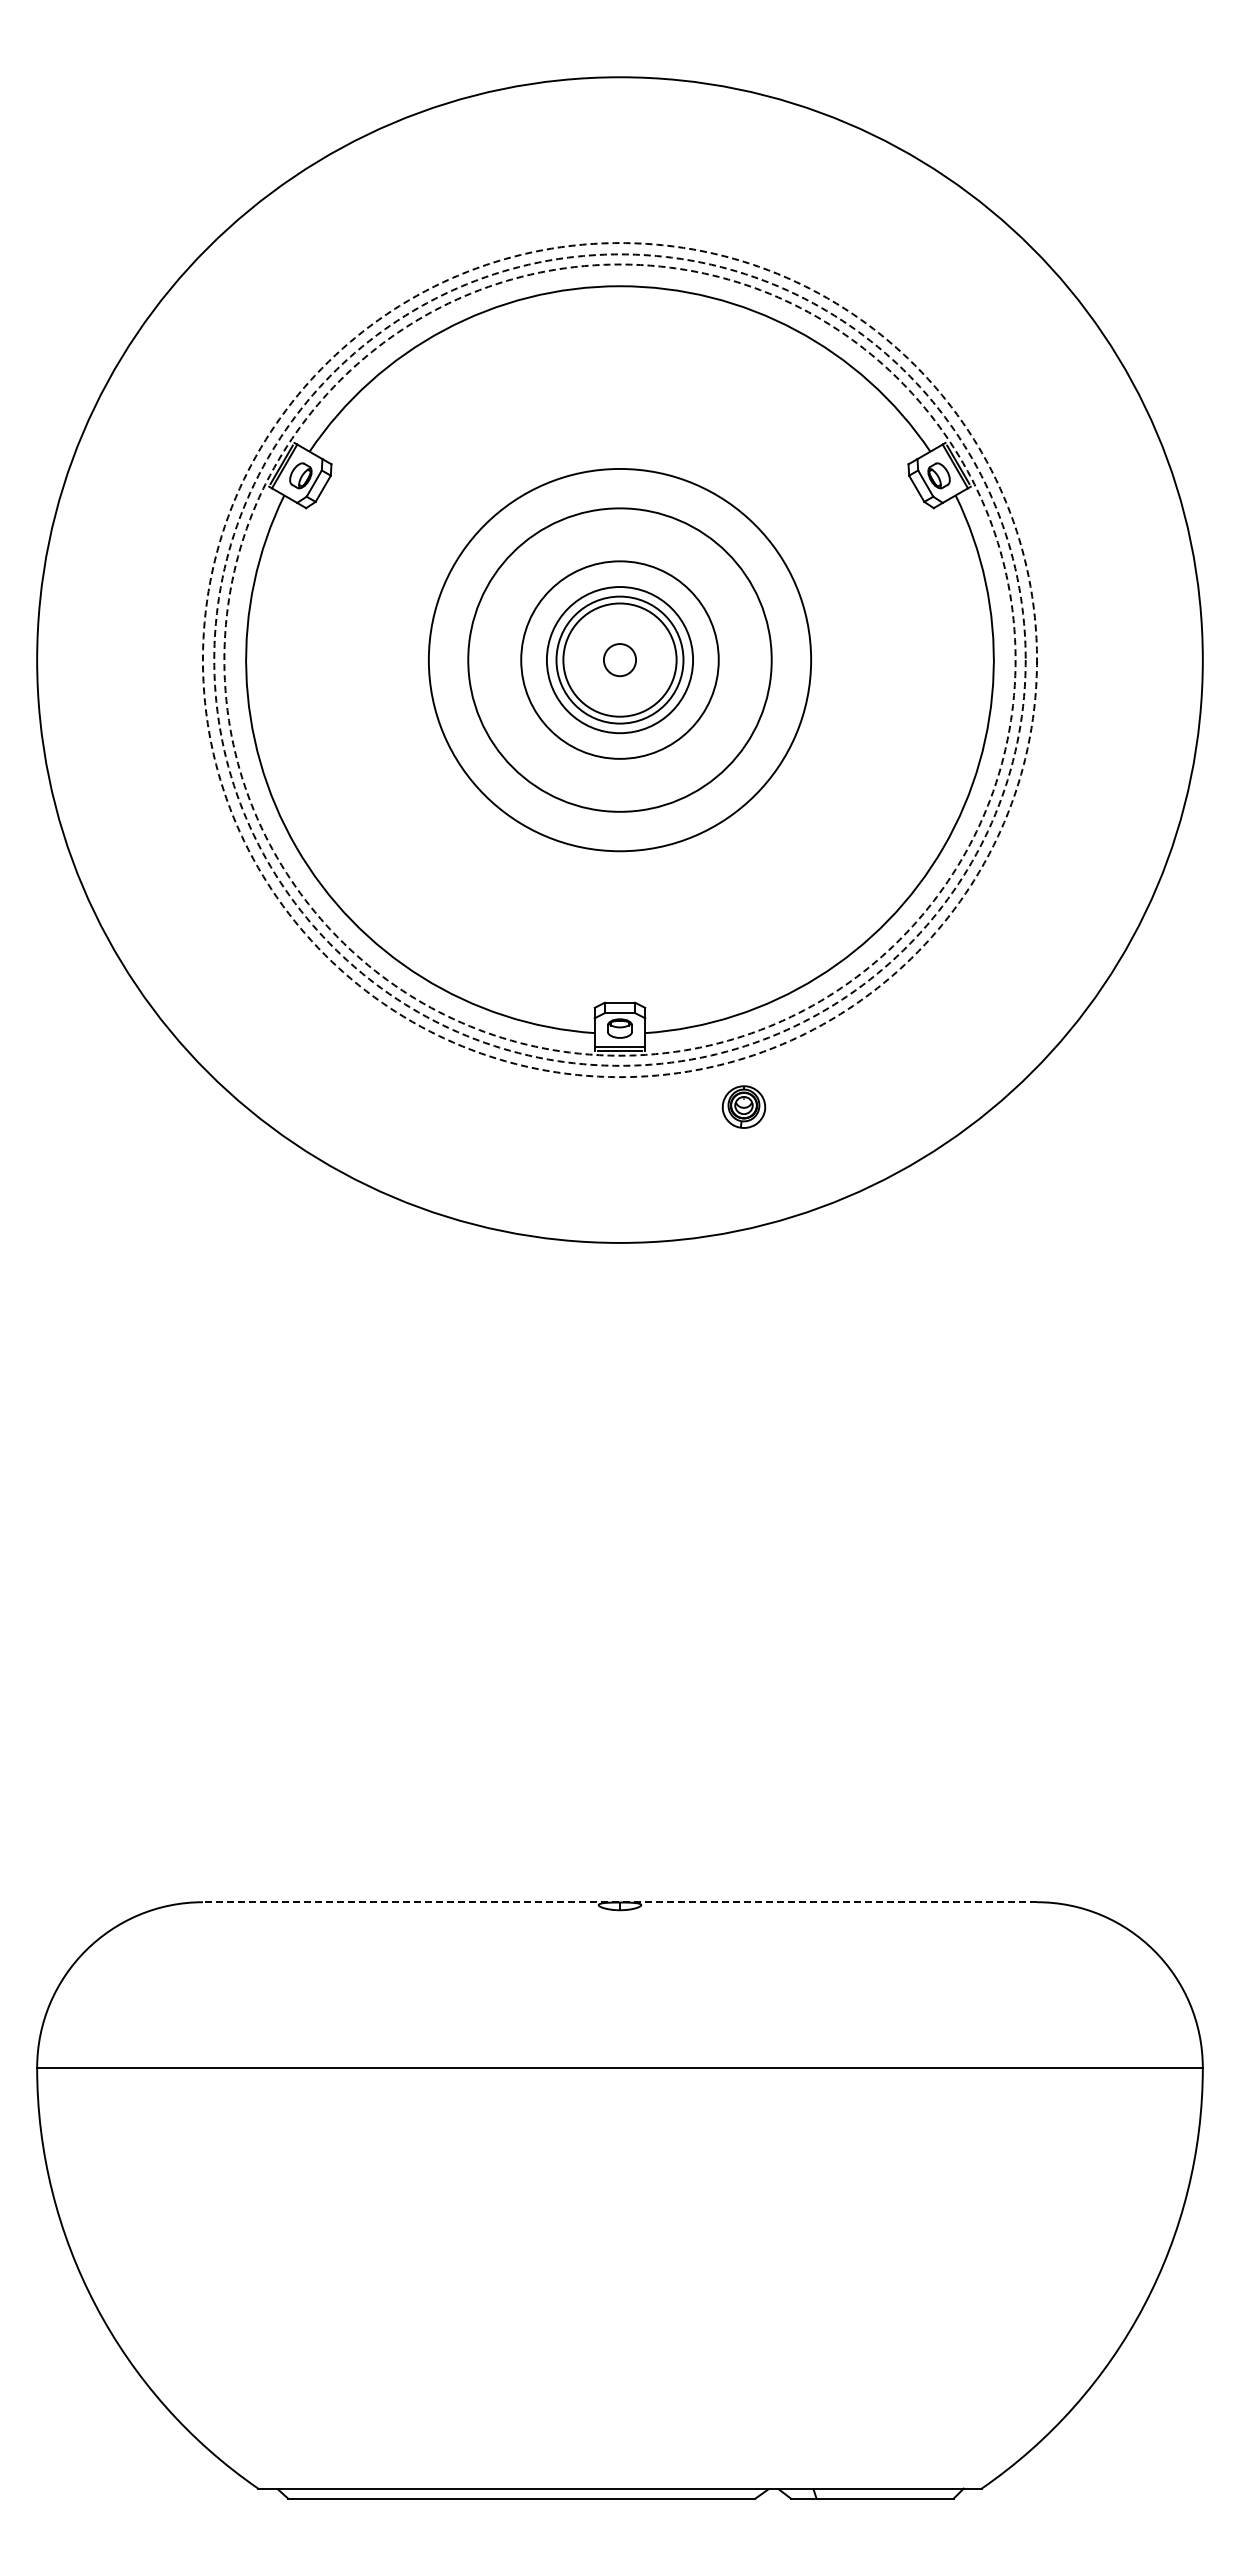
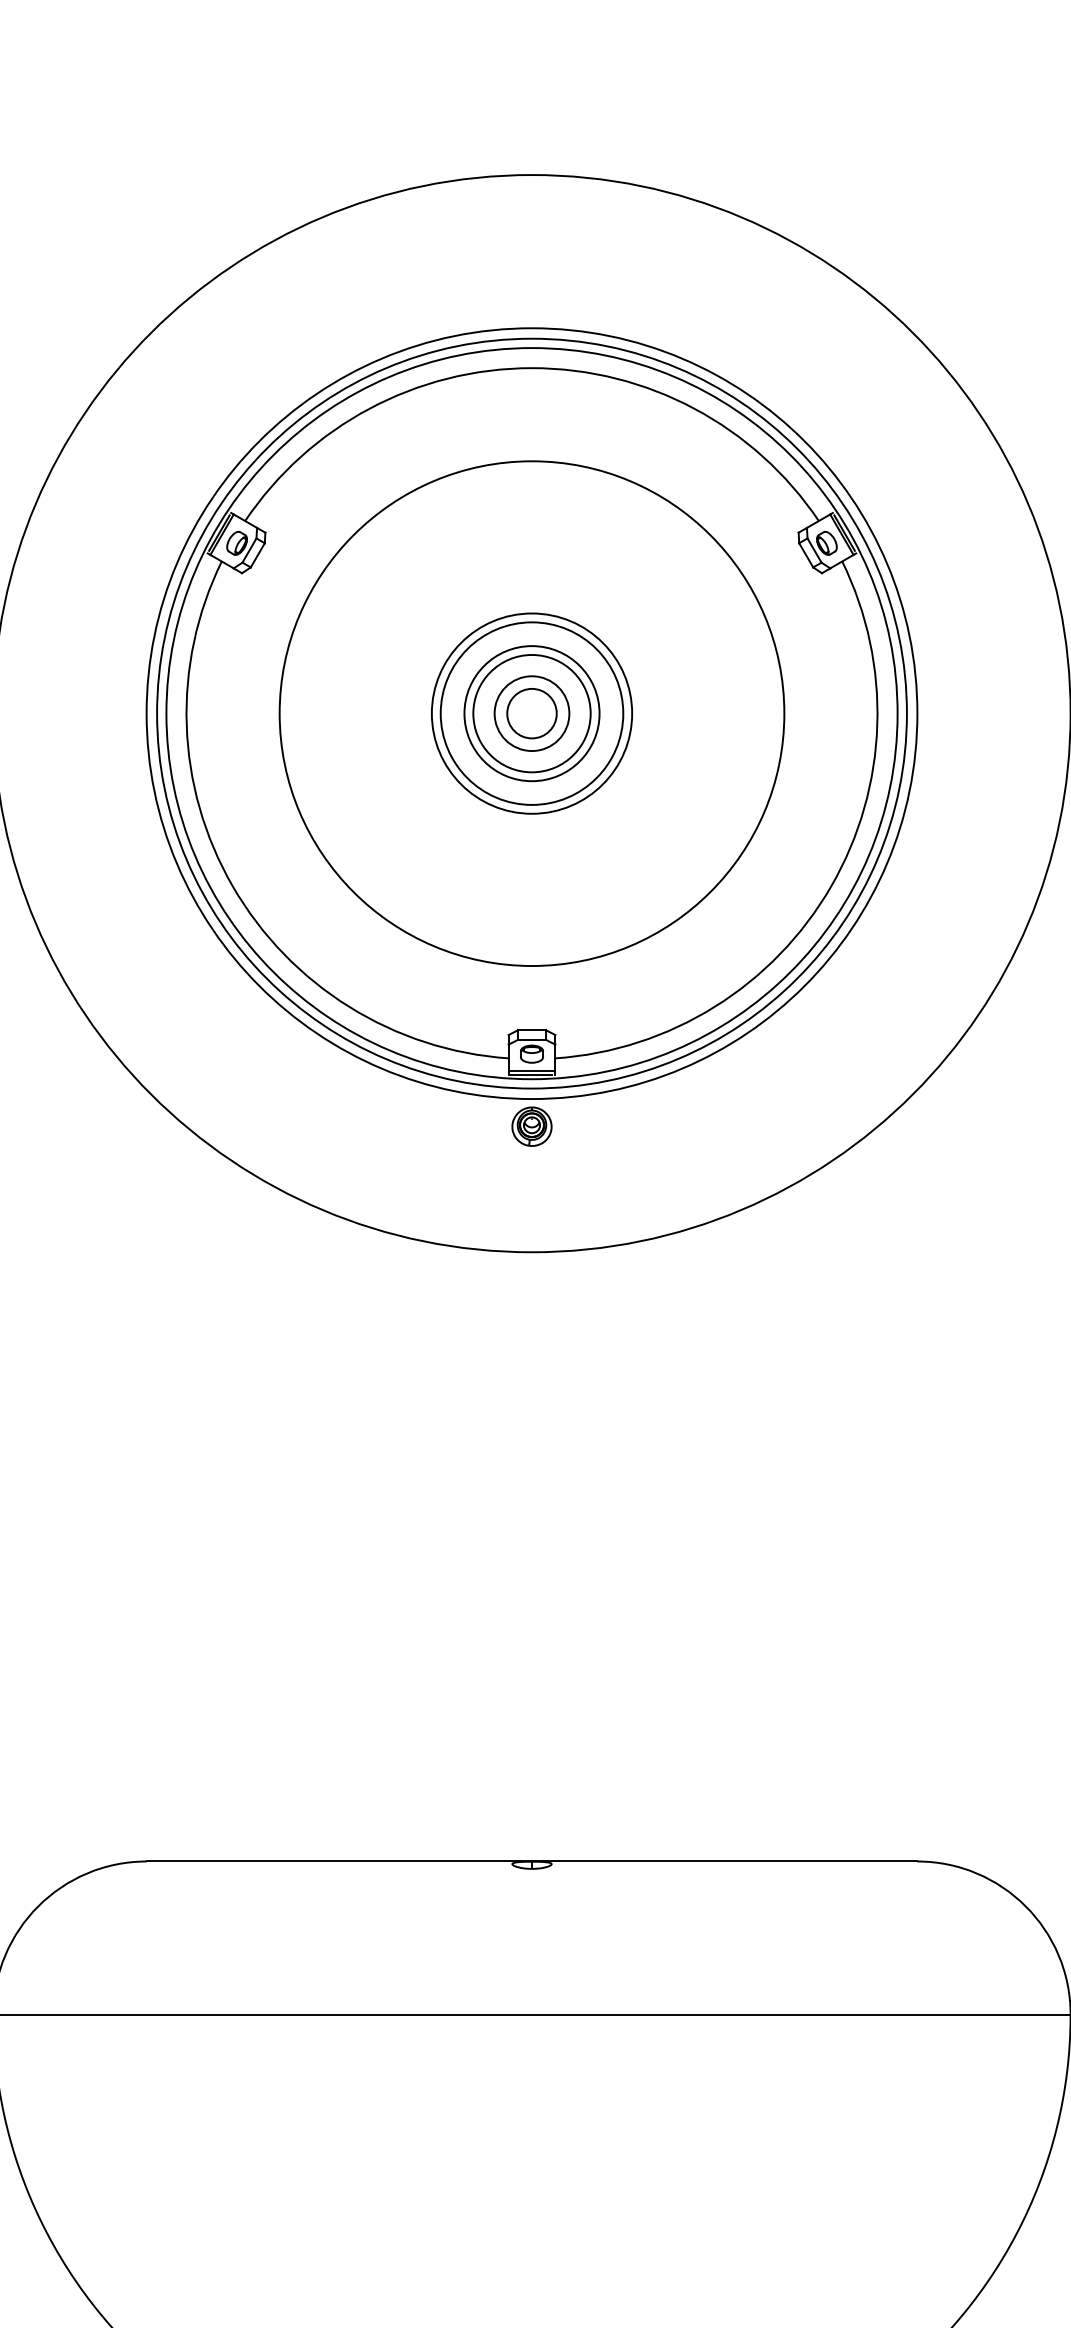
circle: (619, 659) -> (531, 713), dashed -> solid
circle: (619, 659) -> (531, 713), dashed -> solid
circle: (619, 659) -> (531, 713), size x0.71
circle: (619, 659) -> (531, 713), size x0.71
circle: (619, 659) -> (531, 713), size x1.67
circle: (619, 660) -> (531, 714), dashed -> solid
circle: (619, 660) -> (531, 714), size x1.43
part: (744, 1106) -> (532, 1126), moved
line: (619, 1902) -> (531, 1861), dashed -> solid

